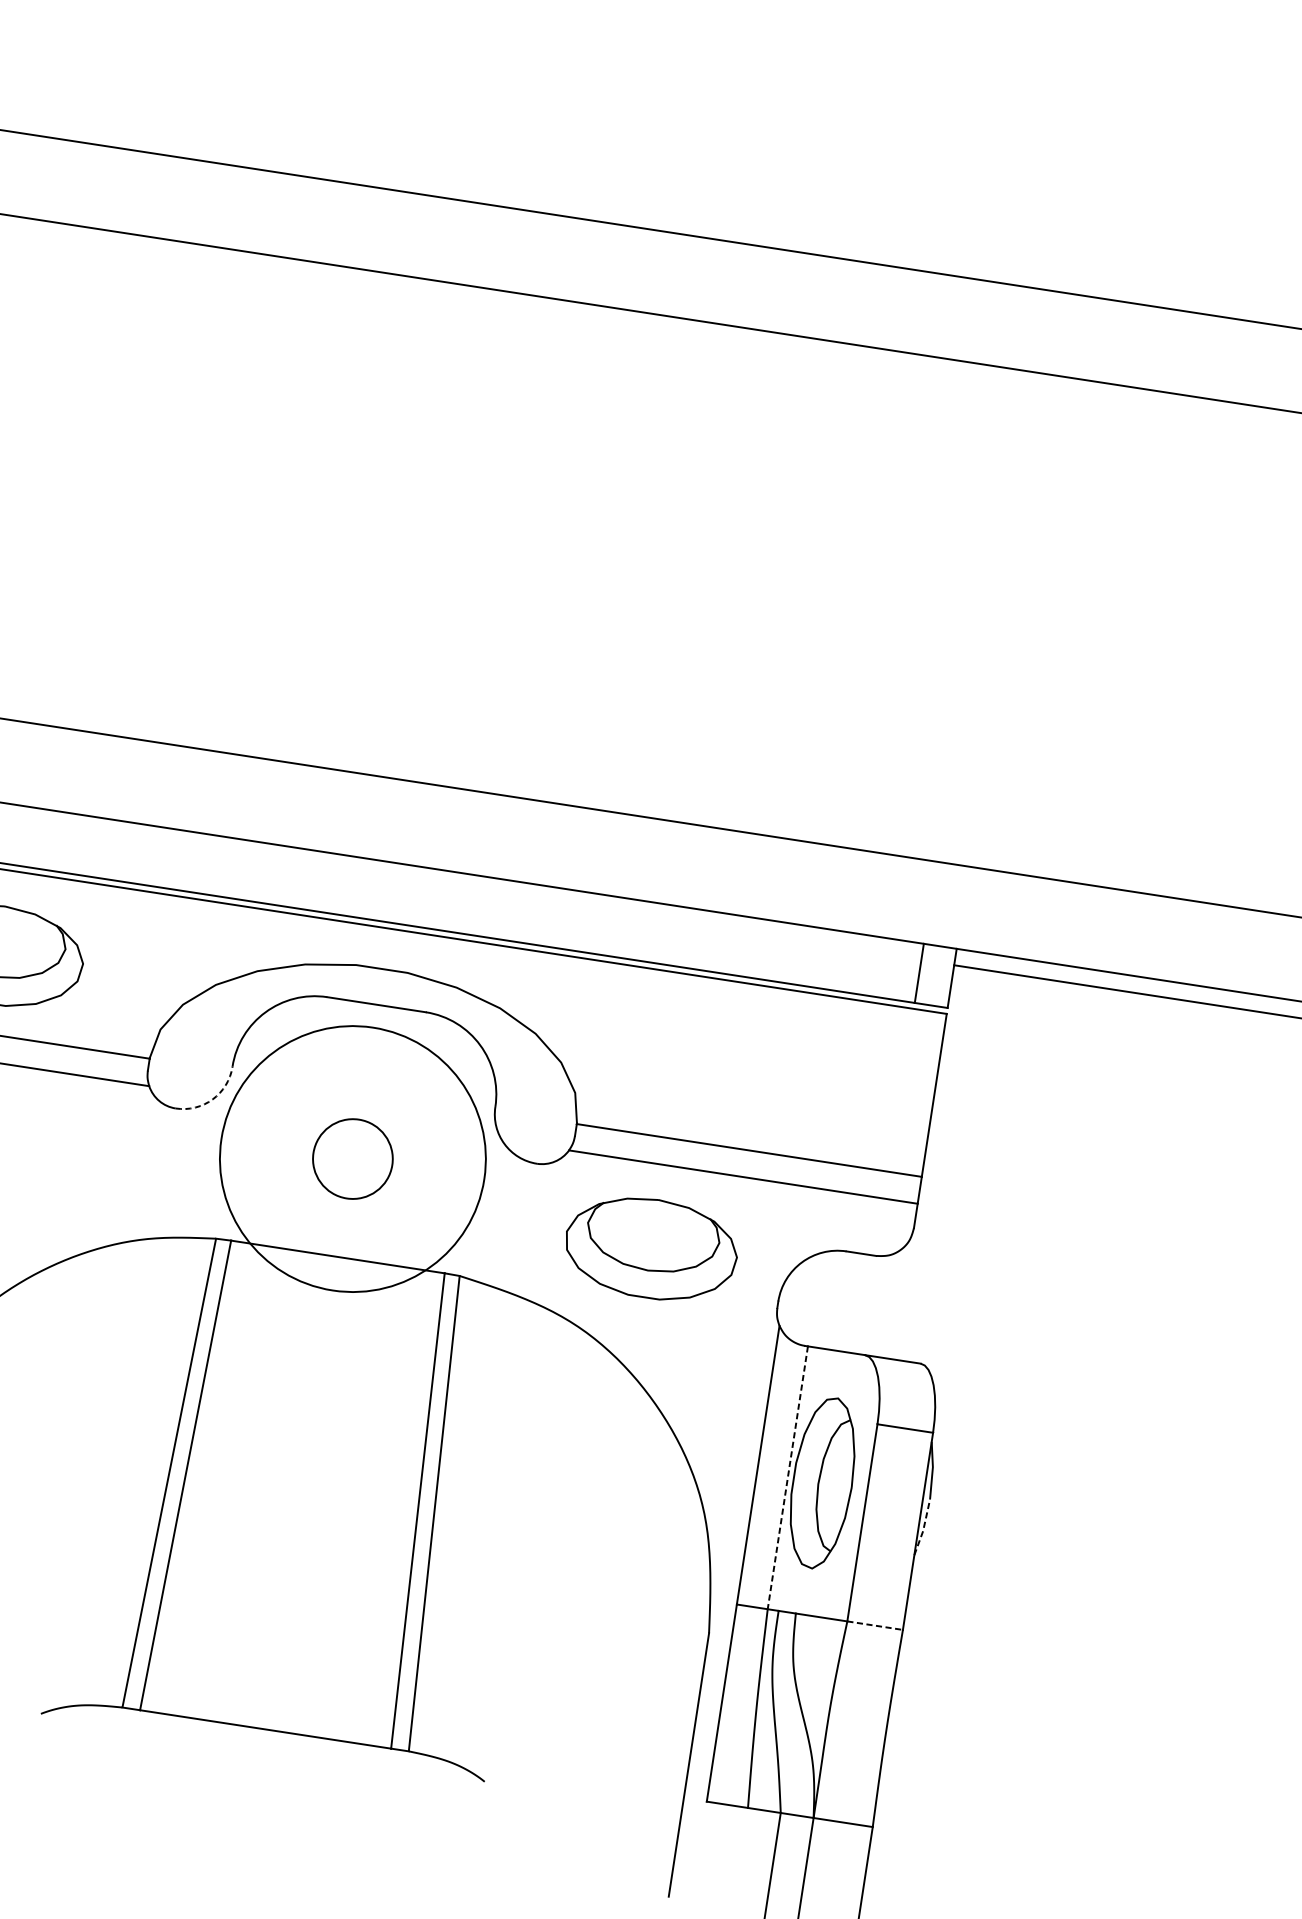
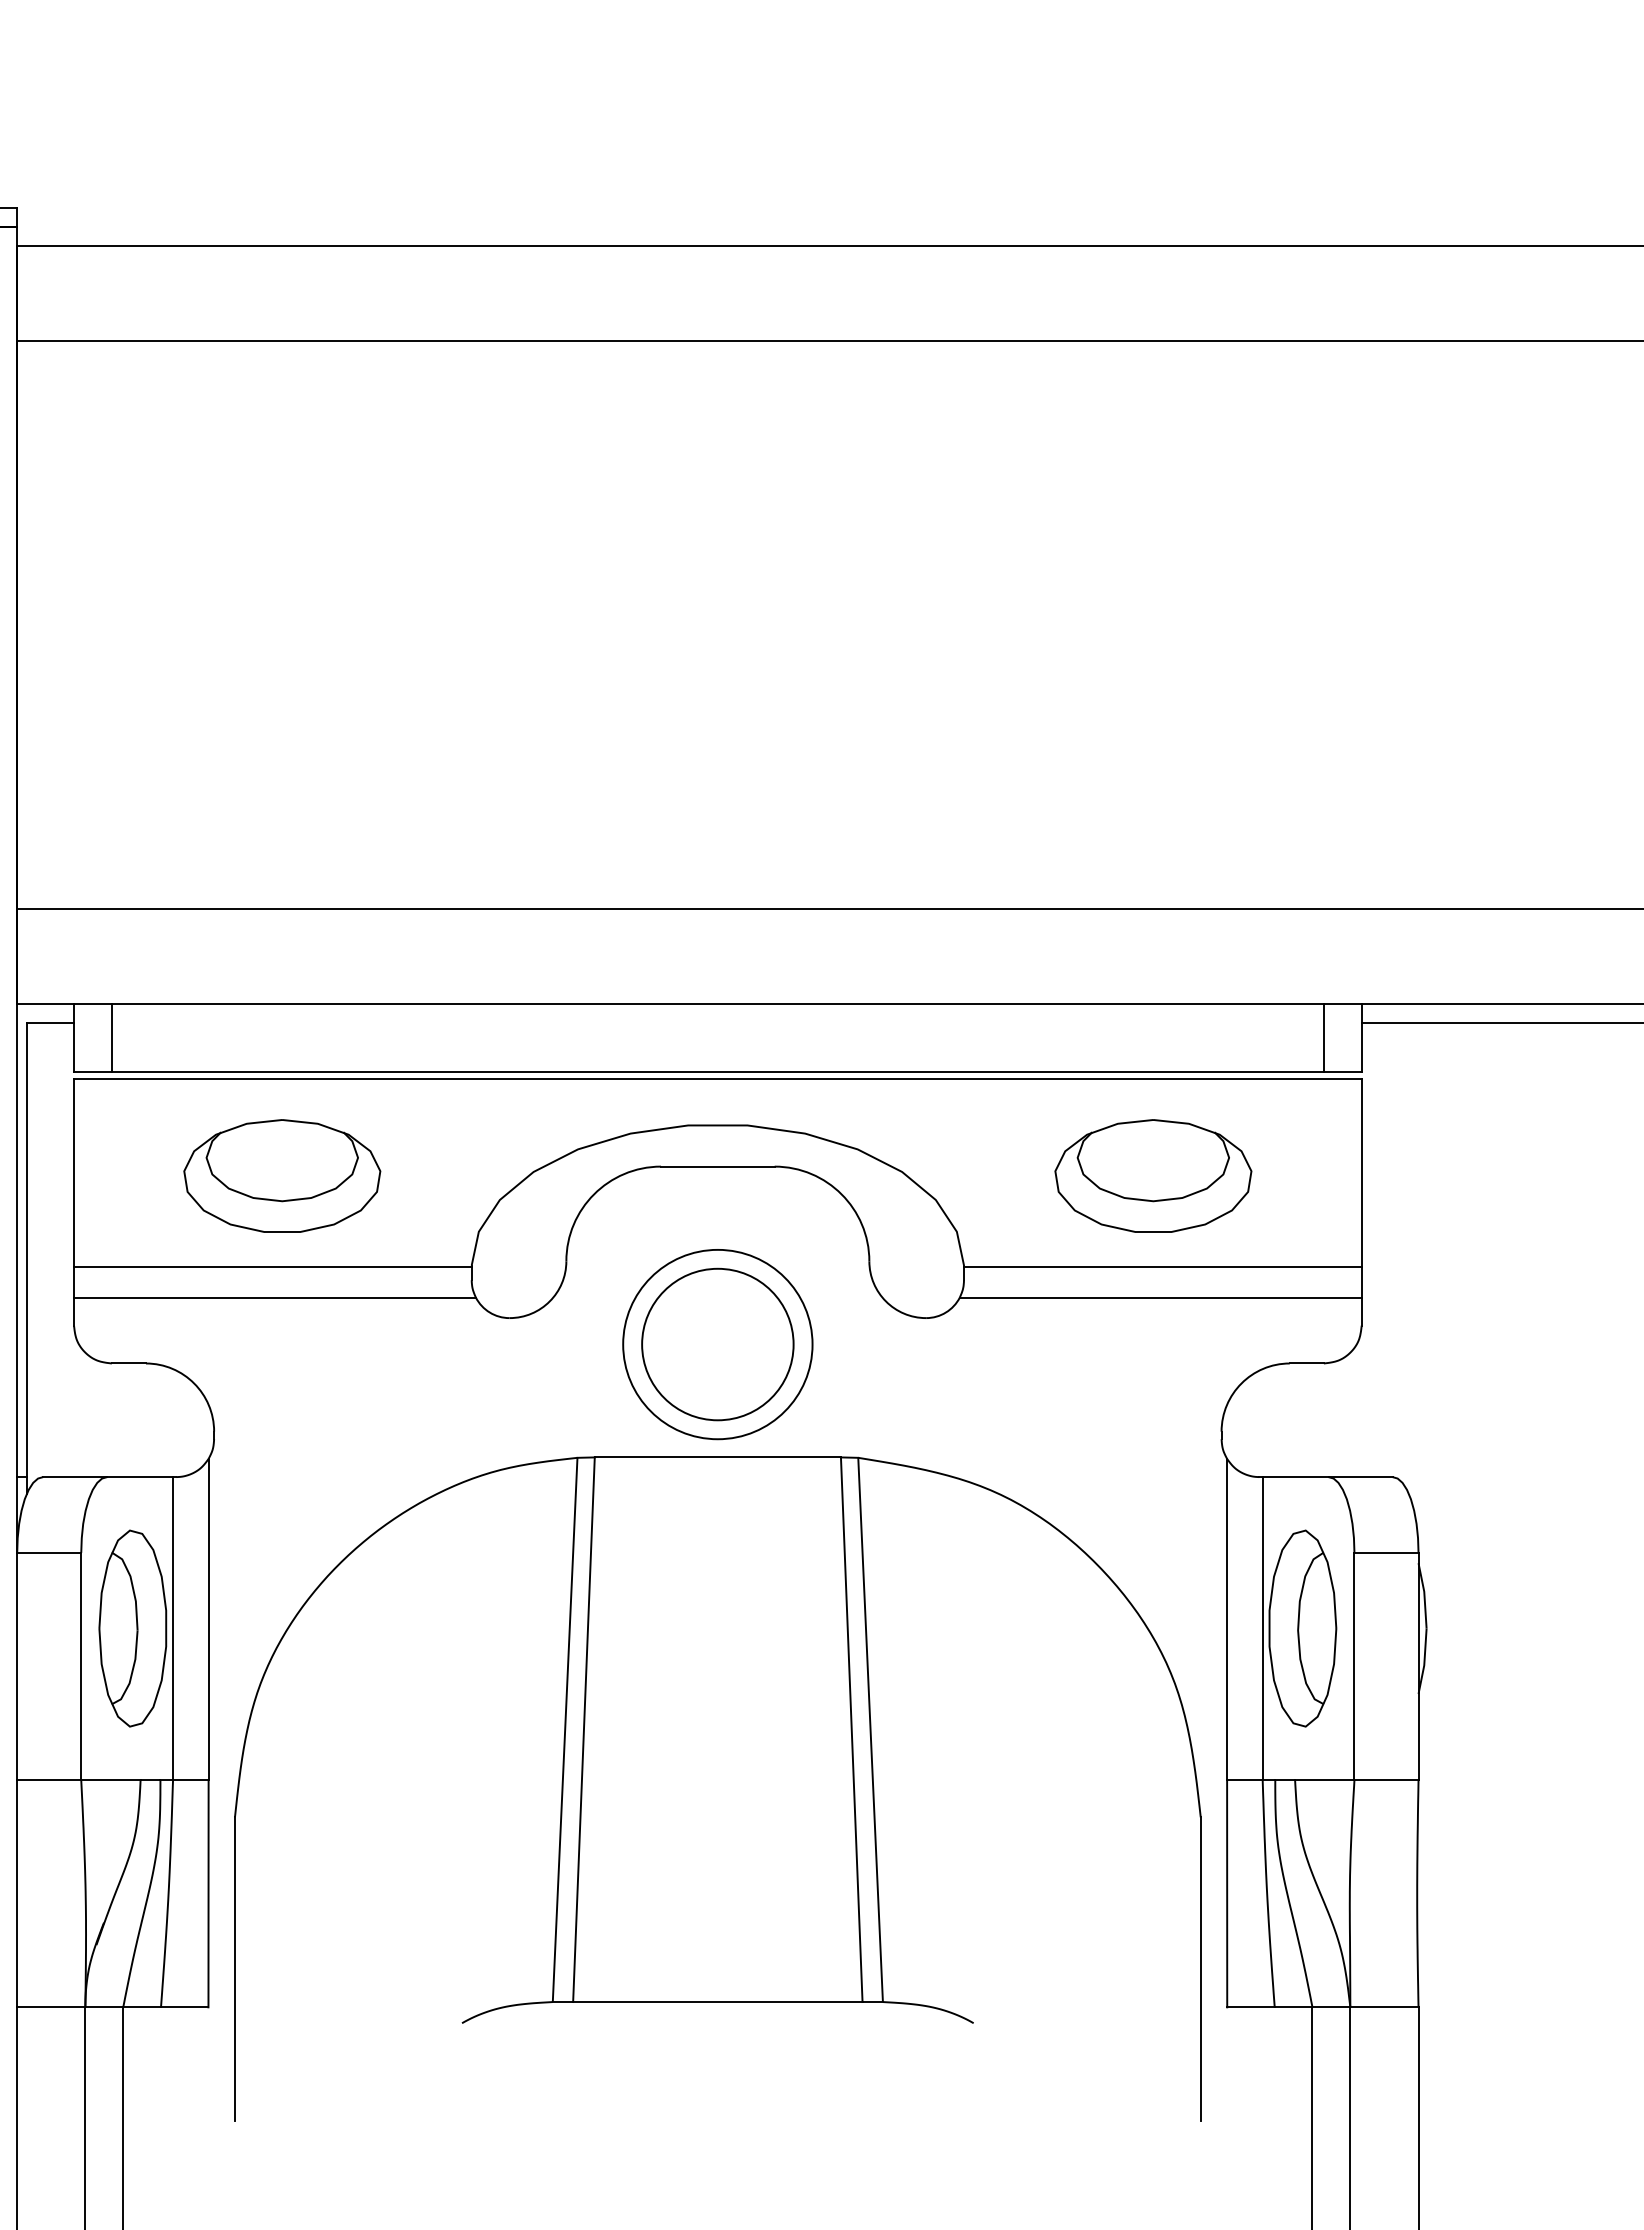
arc: (212, 1099) -> (549, 1301), dashed -> solid
circle: (352, 1158) -> (717, 1344), size x0.62
circle: (352, 1158) -> (717, 1344), size x1.67
part: (651, 1248) -> (1153, 1175), moved
line: (787, 1478) -> (1262, 1629), dashed -> solid
line: (923, 1527) -> (1424, 1661), dashed -> solid
line: (875, 1626) -> (1386, 1780), dashed -> solid

